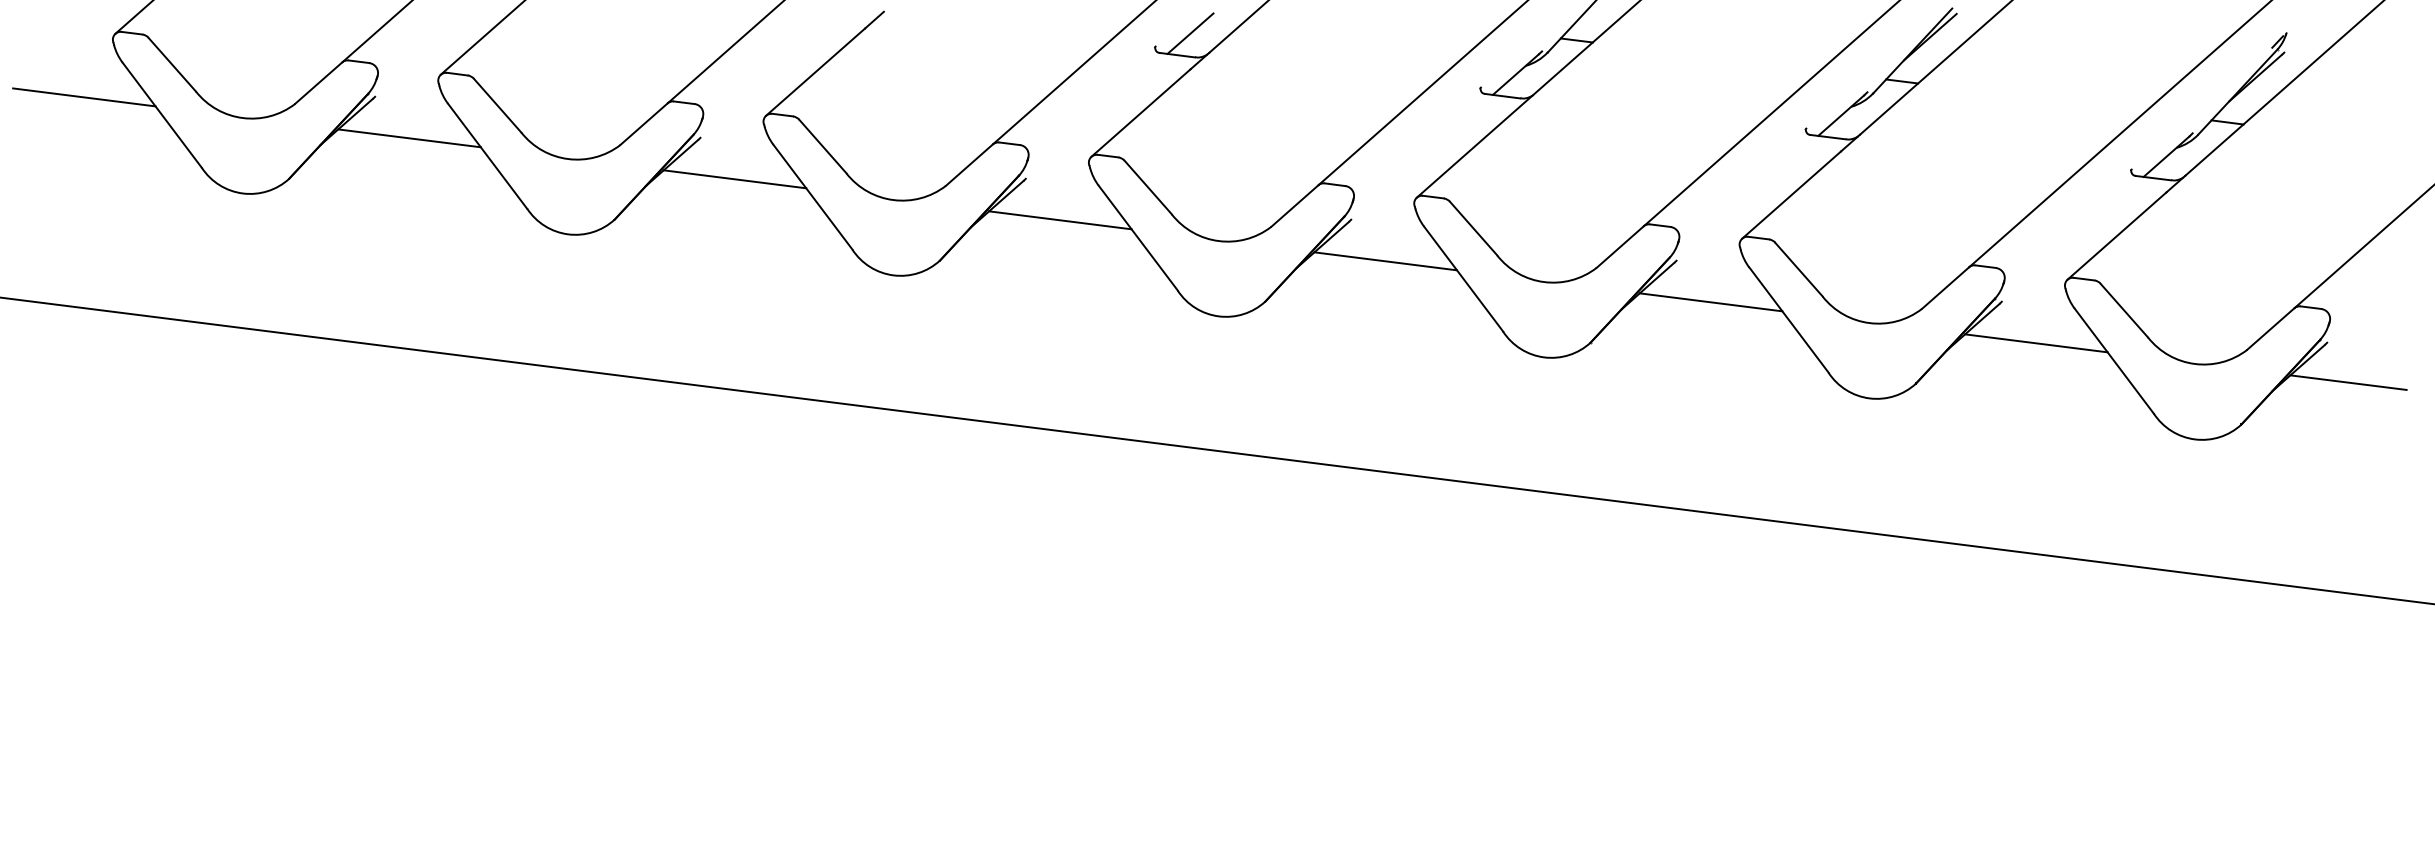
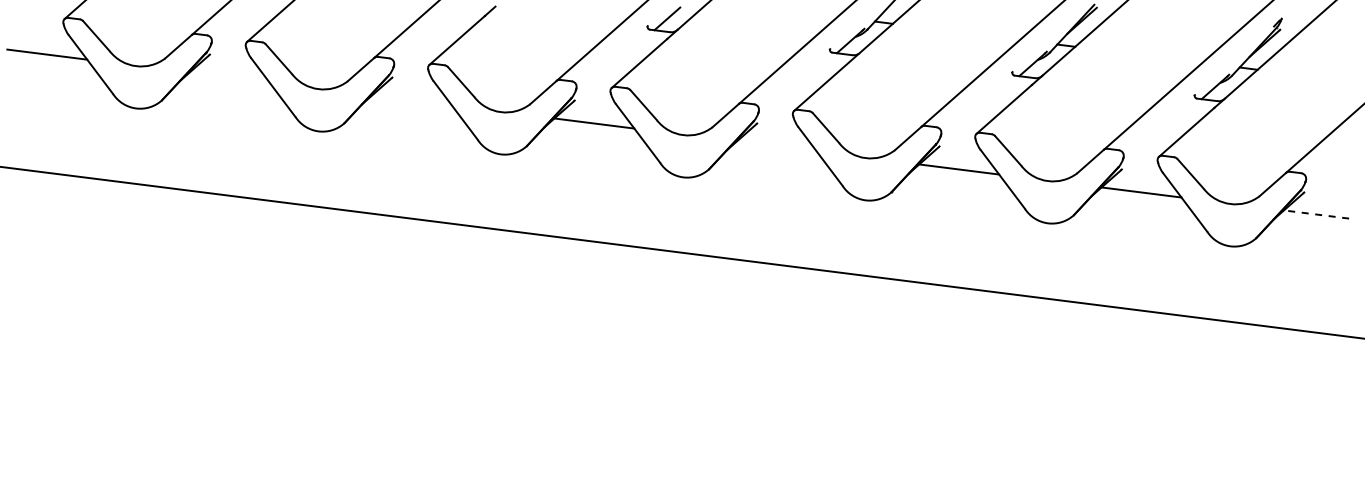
line: (409, 138) -> (229, 77), removed
line: (734, 179) -> (411, 100), removed
line: (1385, 261) -> (776, 146), removed
line: (2348, 382) -> (1316, 214), solid -> dashed

